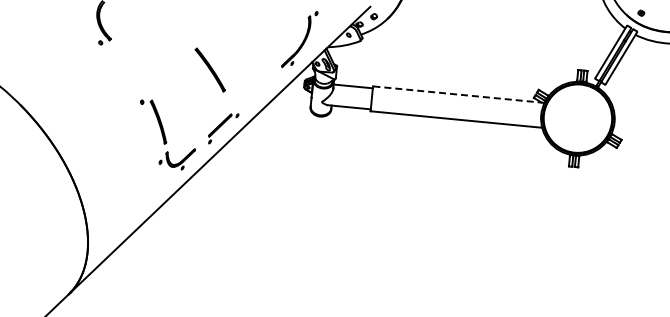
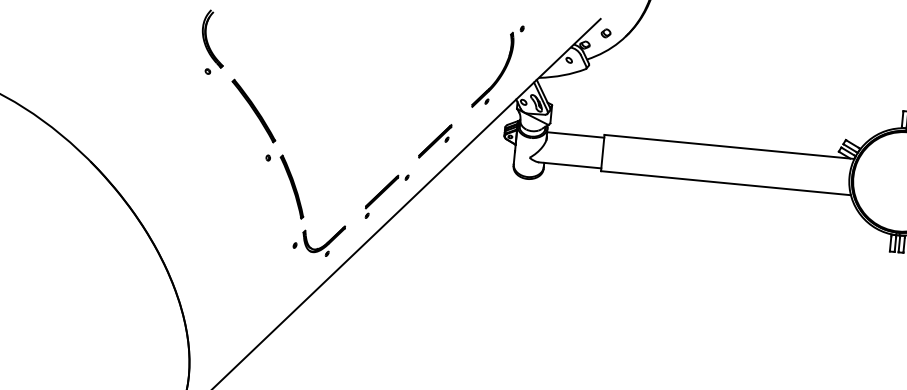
part: (209, 69) -> (252, 110), moved
part: (256, 90) -> (434, 140), added
line: (458, 94) -> (729, 146), dashed -> solid

